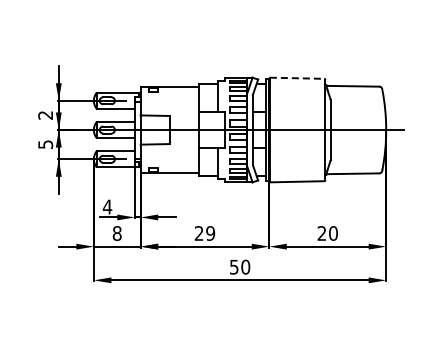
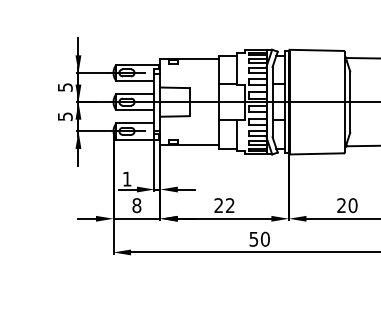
line: (297, 78) -> (317, 50), dashed -> solid
text: (45, 115) -> (65, 87), 2 -> 5
text: (107, 206) -> (127, 178), 4 -> 1
text: (210, 233) -> (230, 205), 29 -> 22

